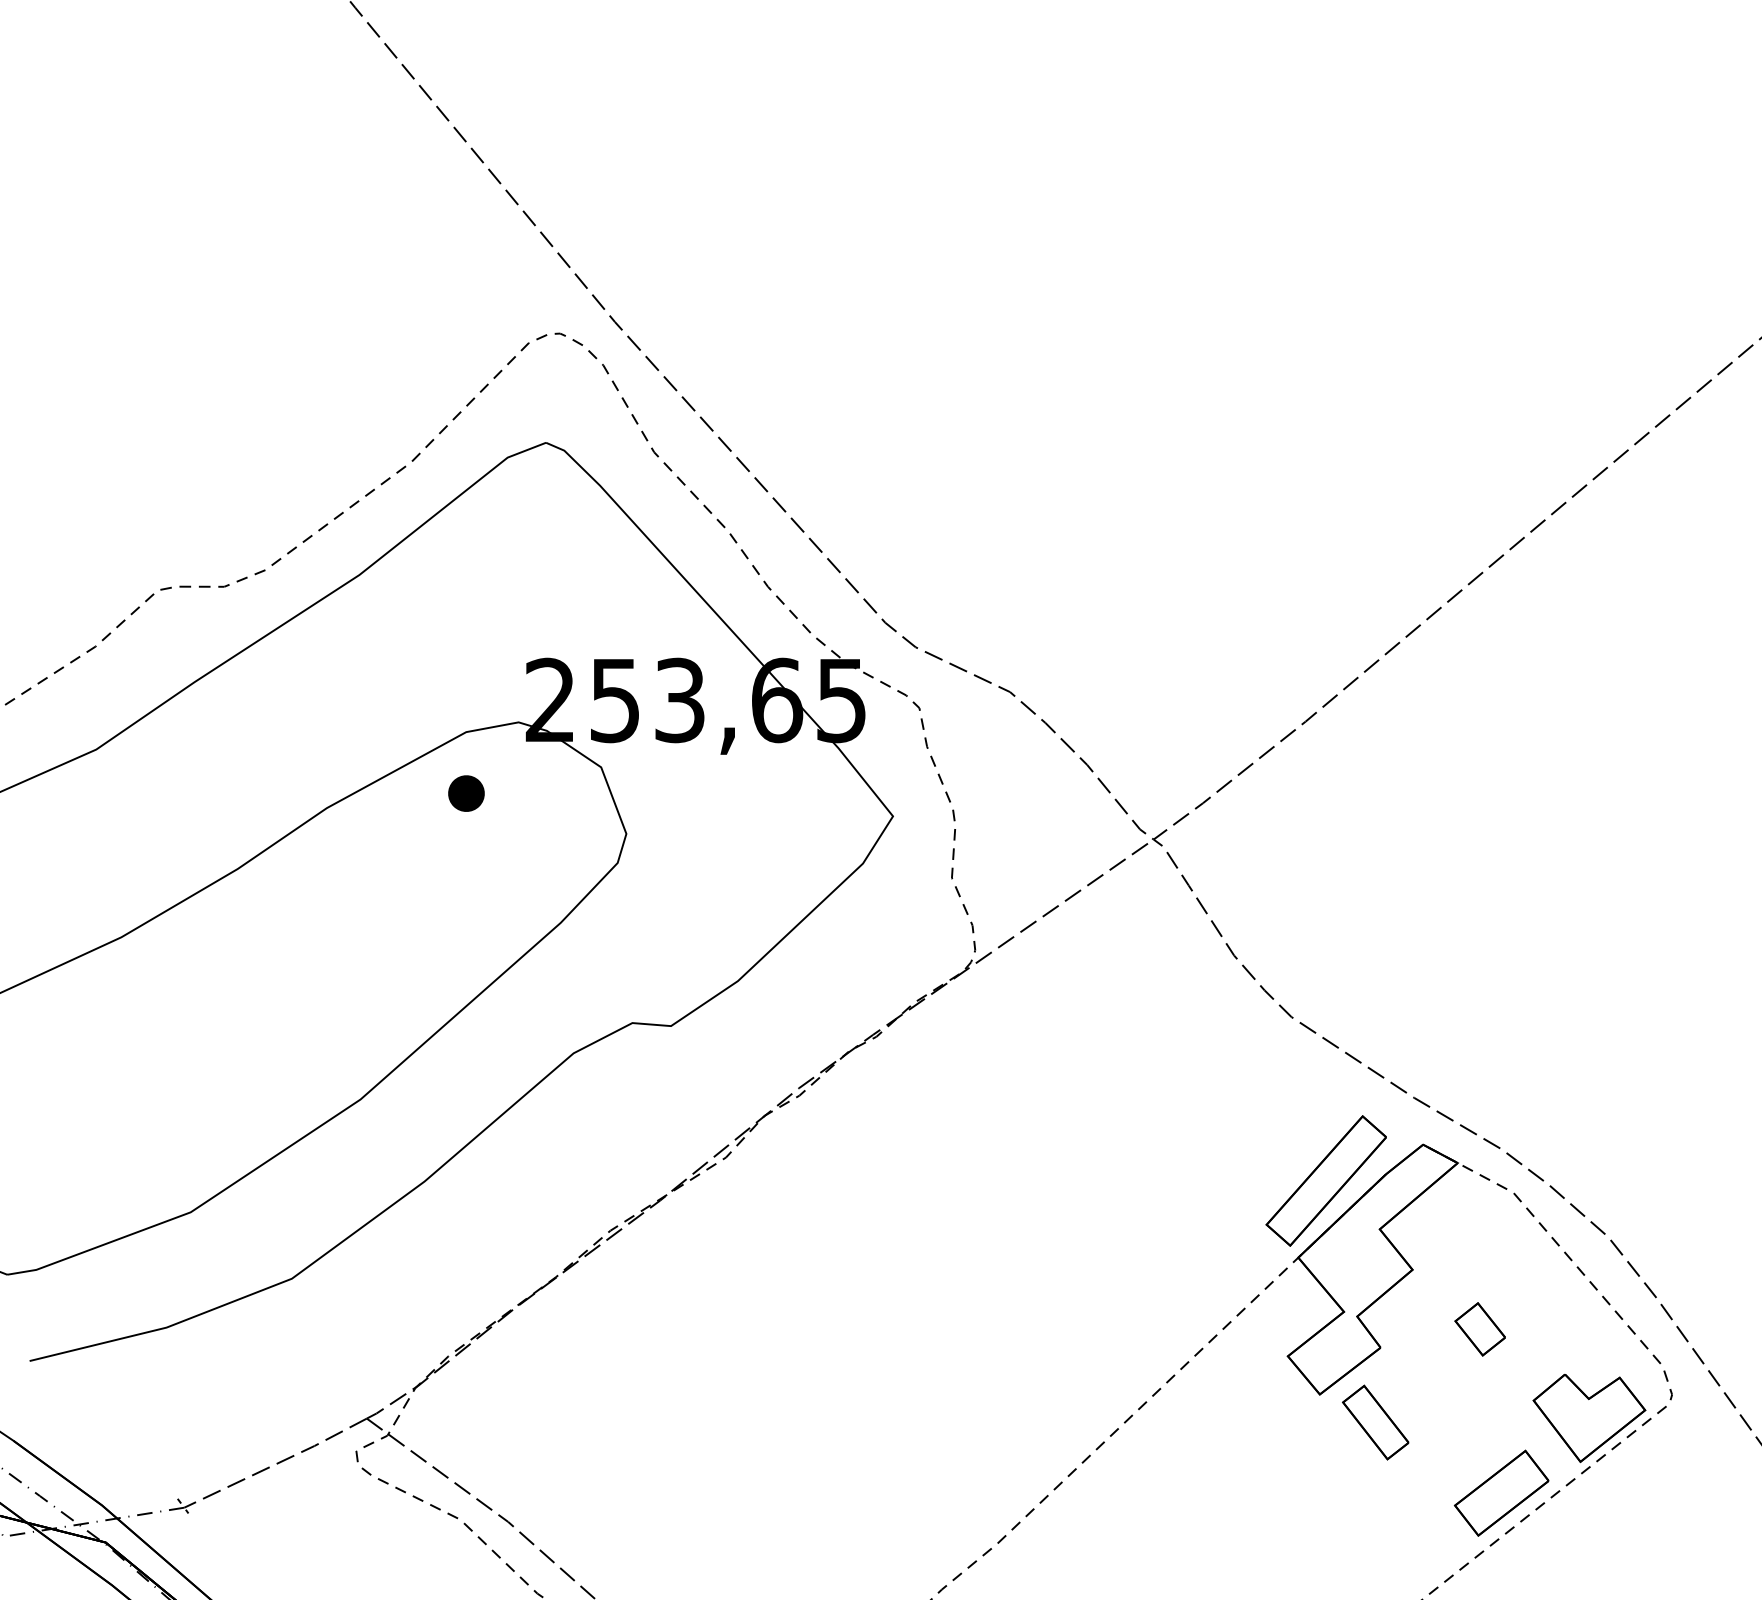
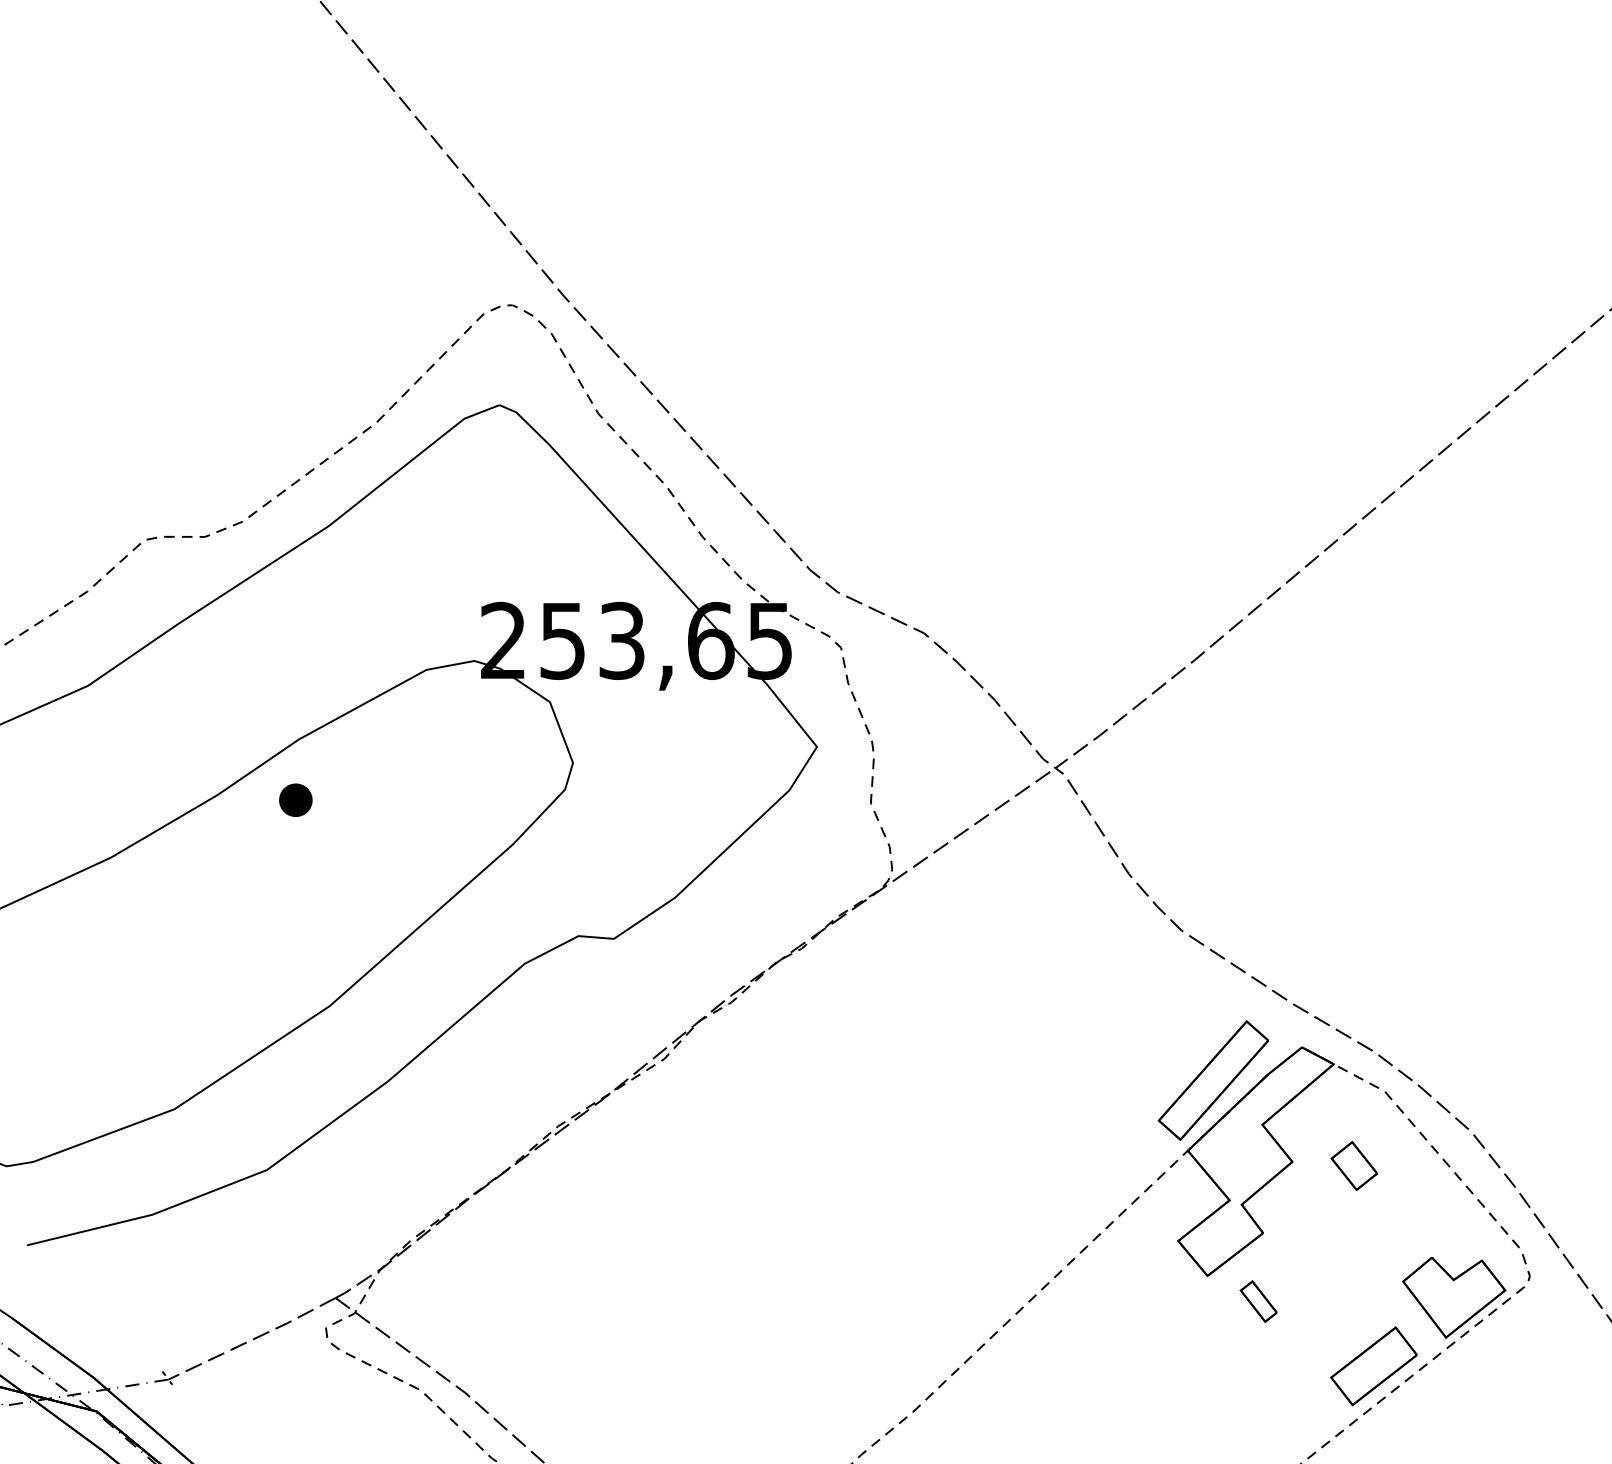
part: (466, 793) -> (295, 800), moved
part: (1479, 1329) -> (1353, 1166), moved
part: (1375, 1422) -> (1258, 1301), size x0.6

